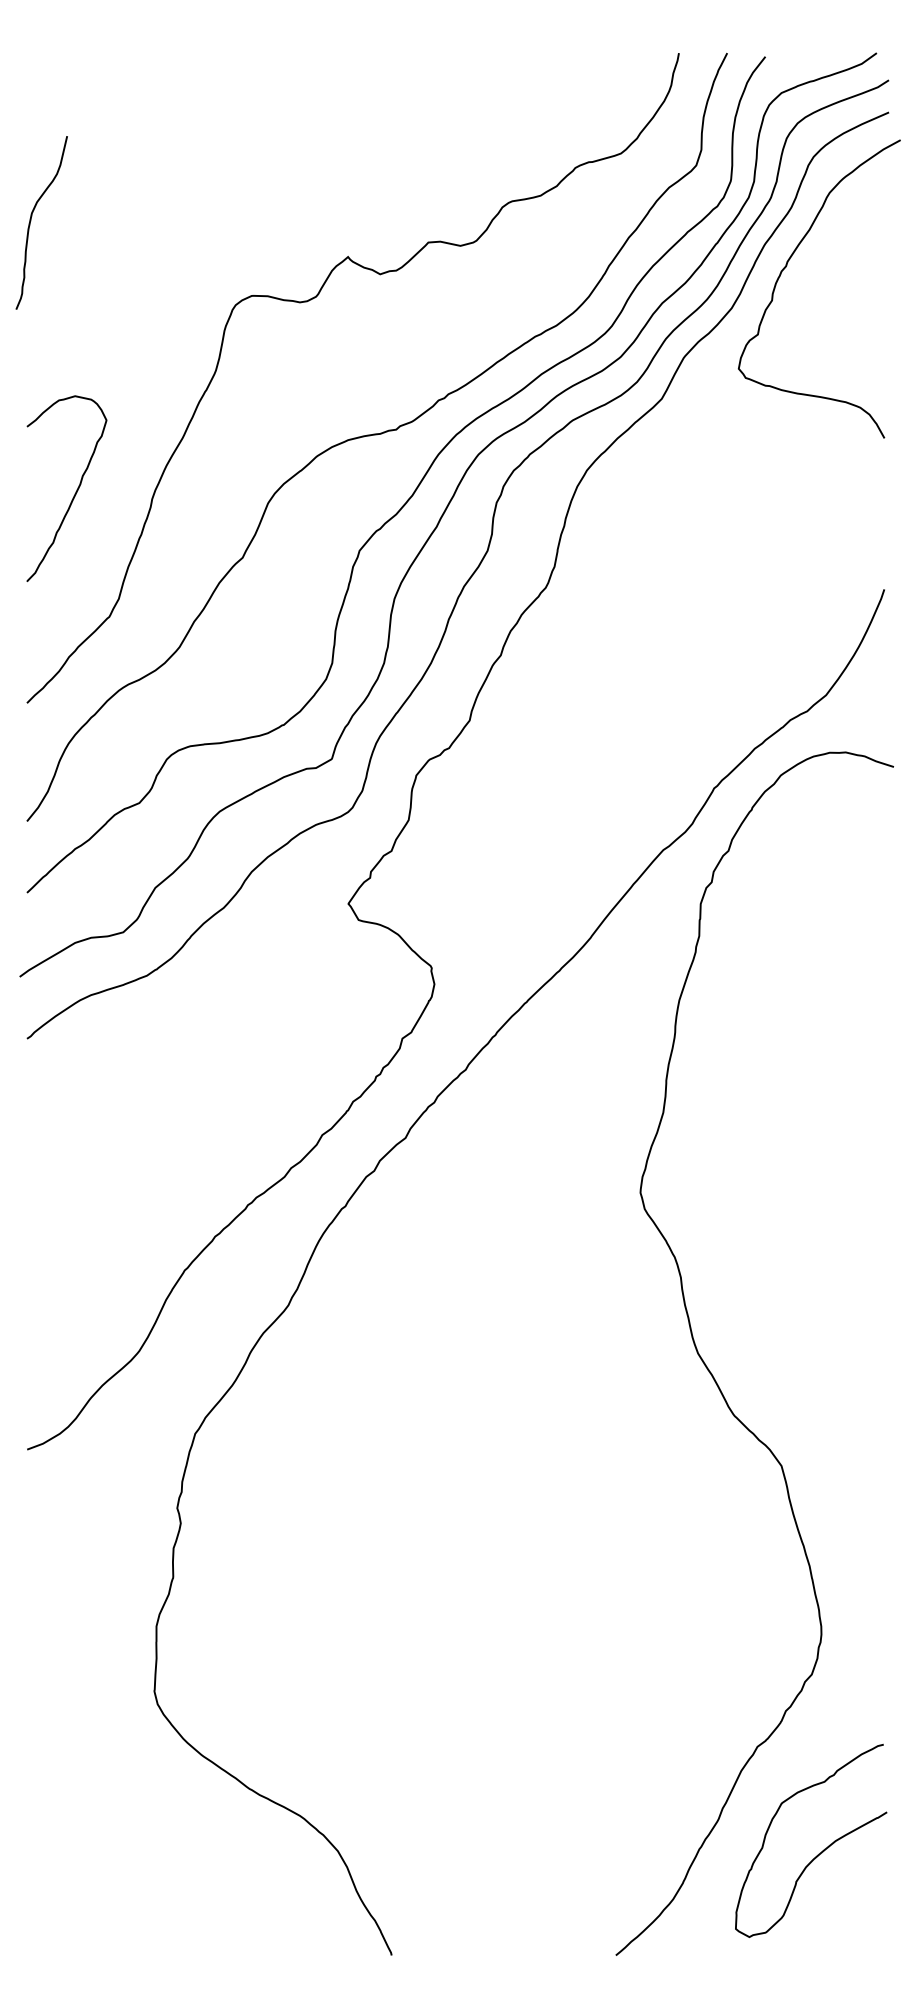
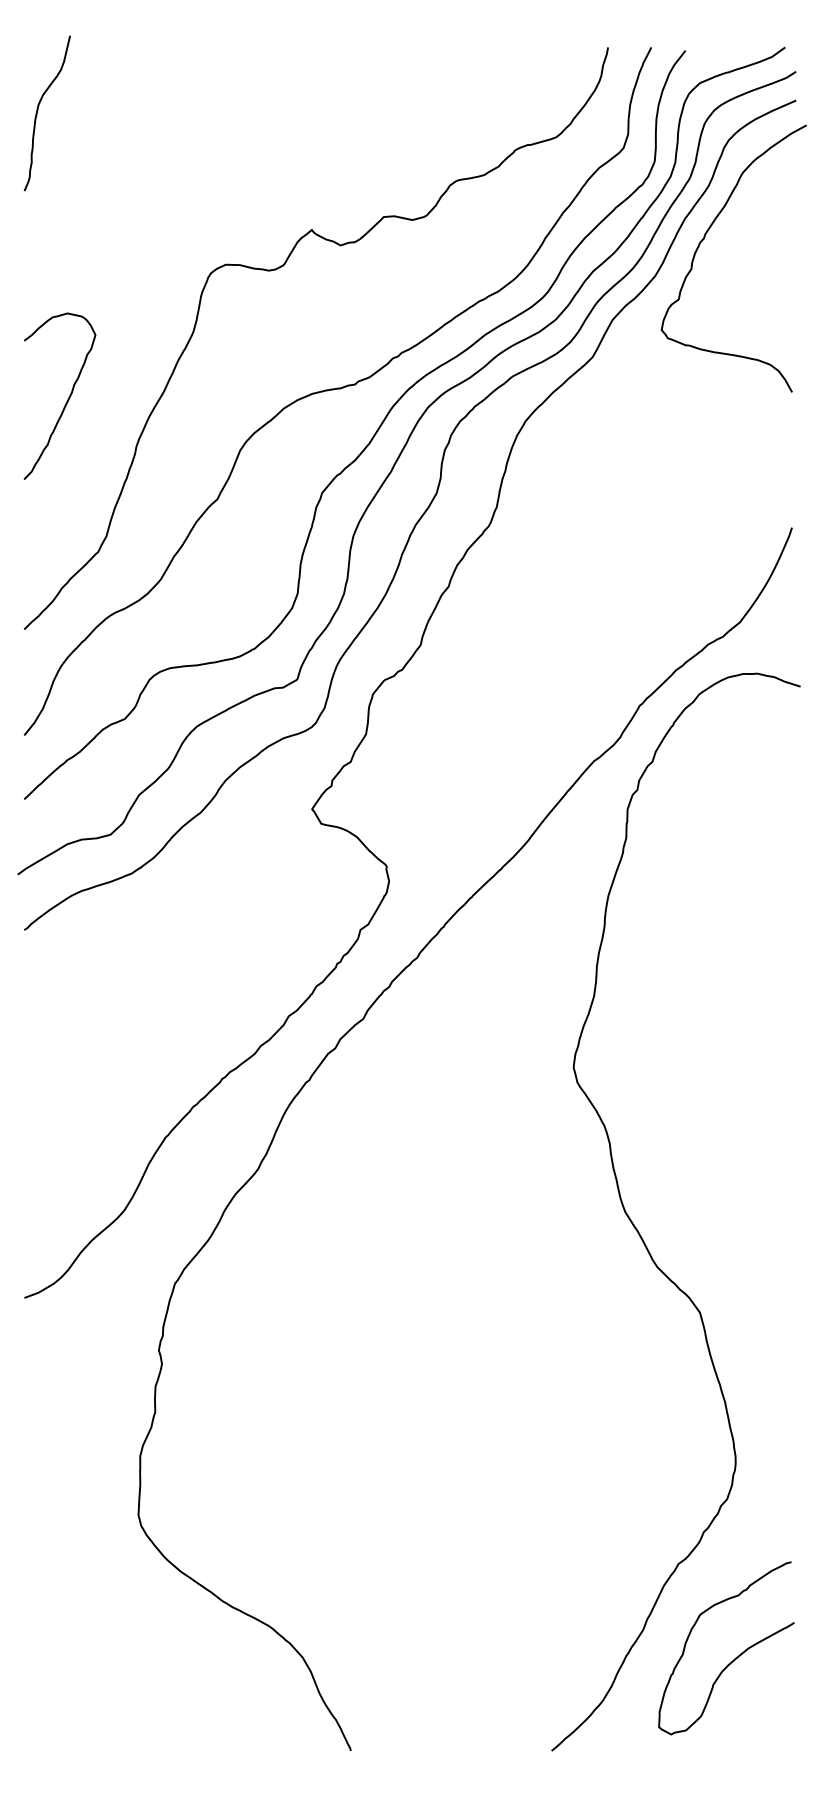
curve: (31, 221) -> (38, 112), moved
curve: (74, 493) -> (66, 400), moved

